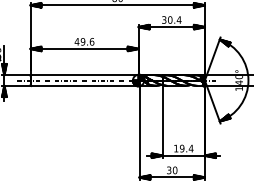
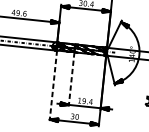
line: (162, 122) -> (71, 79), solid -> dashed
line: (139, 132) -> (53, 85), solid -> dashed

